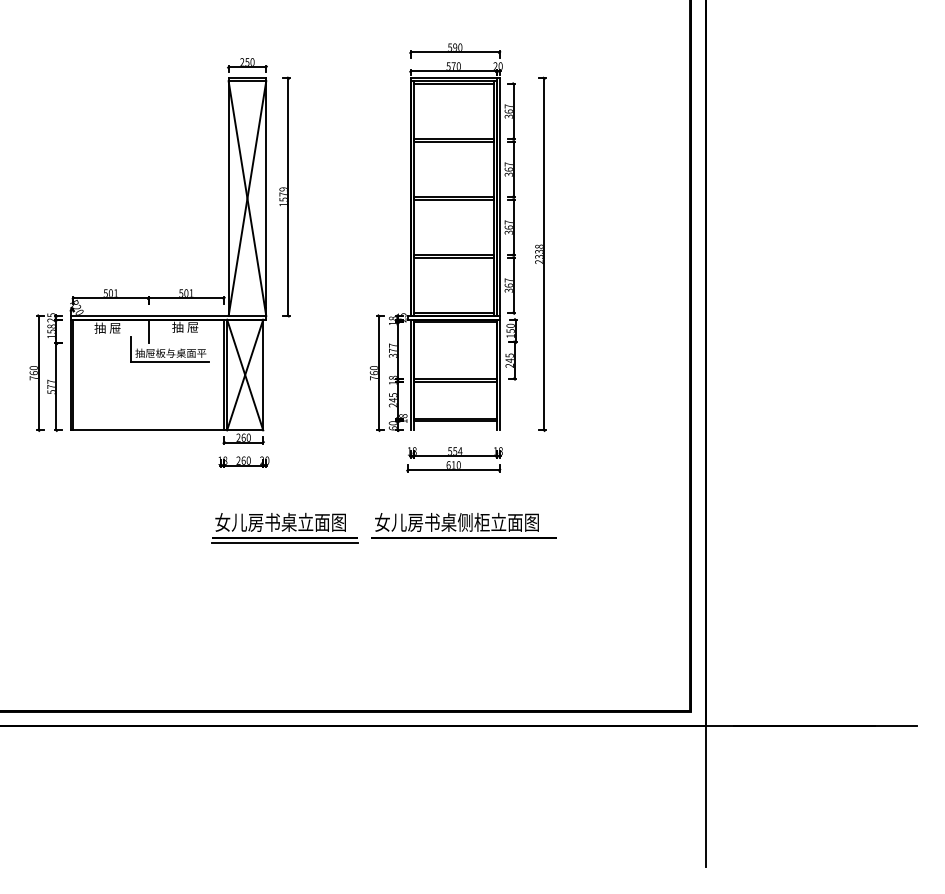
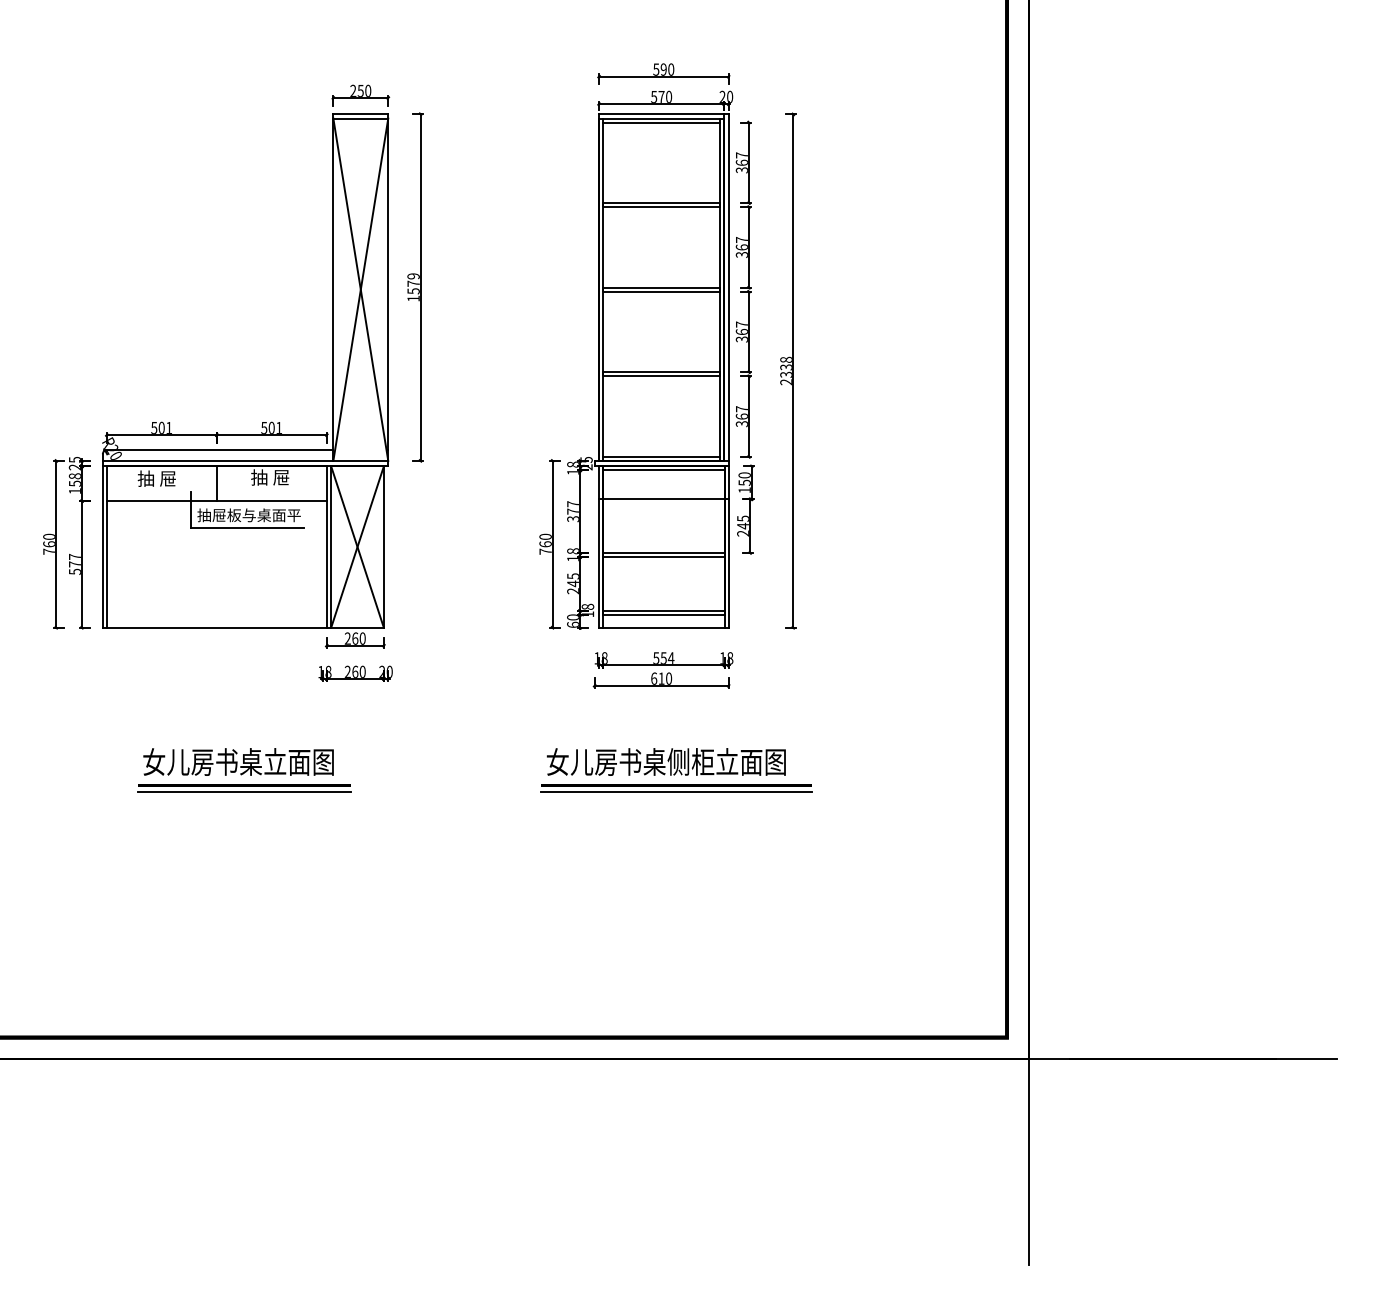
line: (150, 308) -> (219, 450), added
line: (454, 342) -> (662, 499), added
line: (148, 343) -> (216, 501), added
line: (454, 430) -> (662, 627), added
part: (284, 527) -> (244, 769), moved
line: (463, 543) -> (675, 792), added

